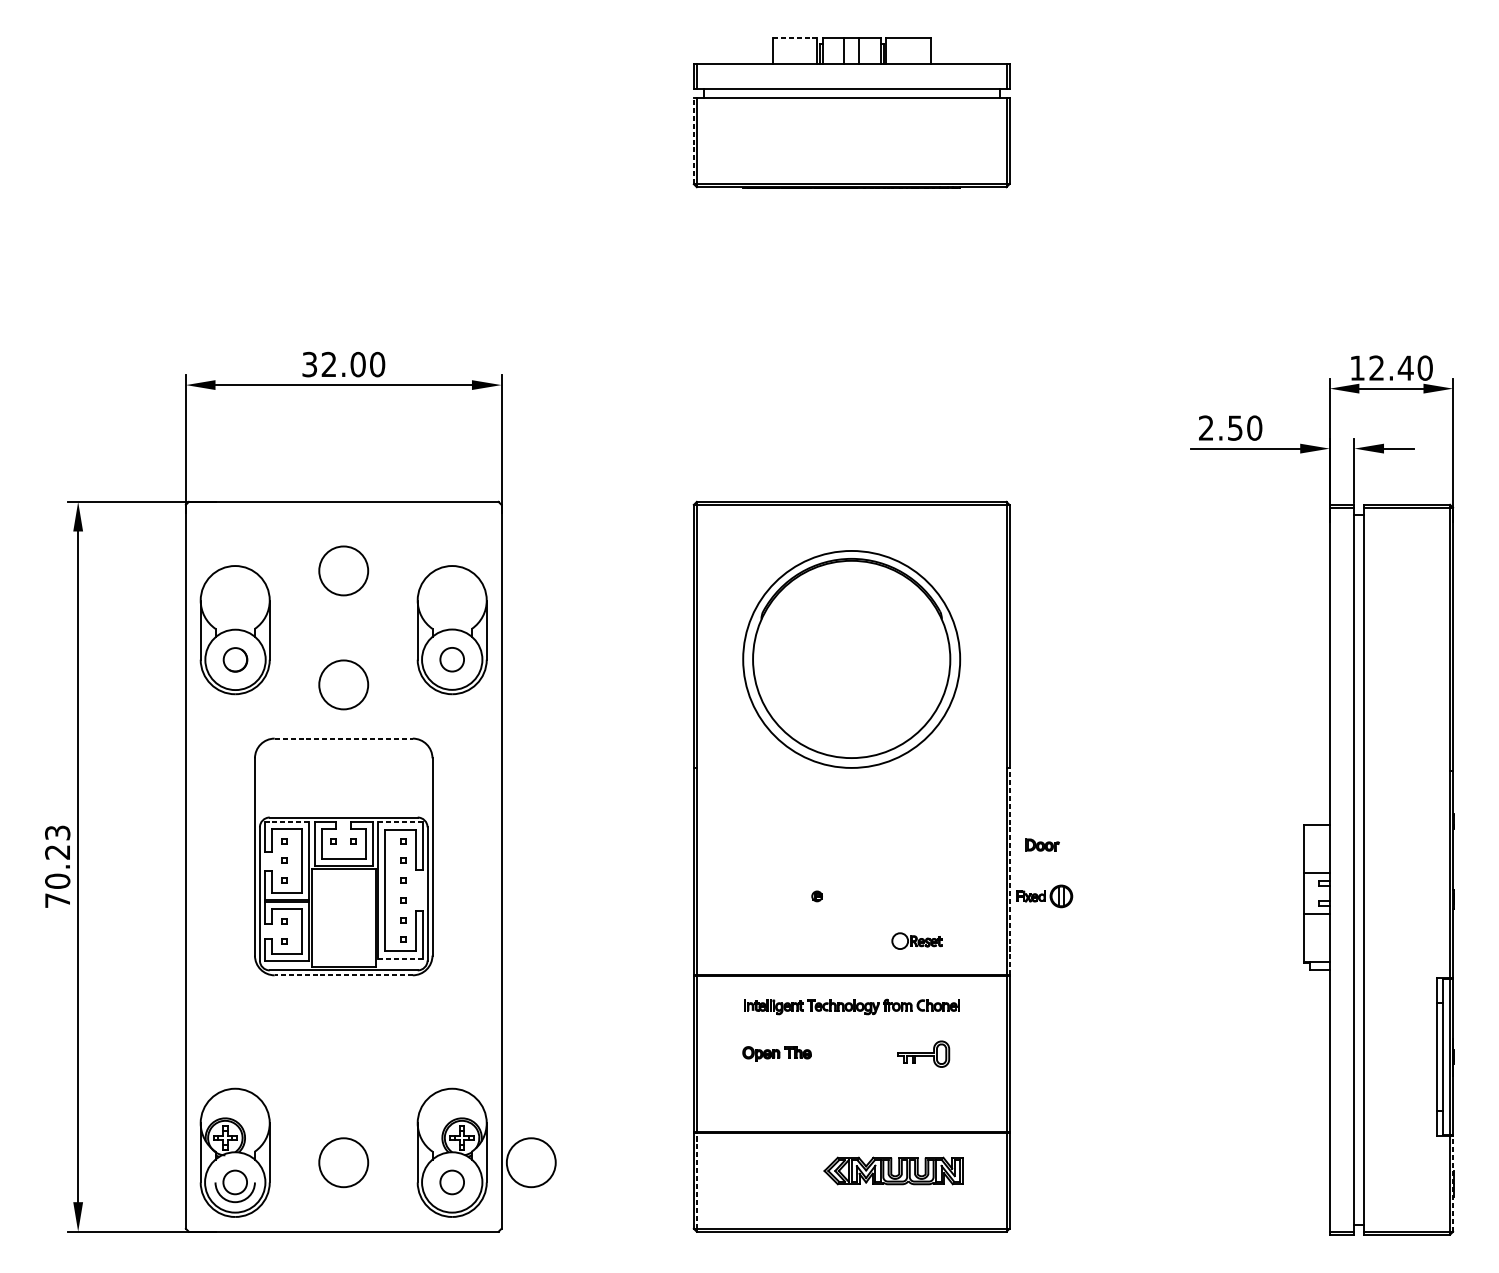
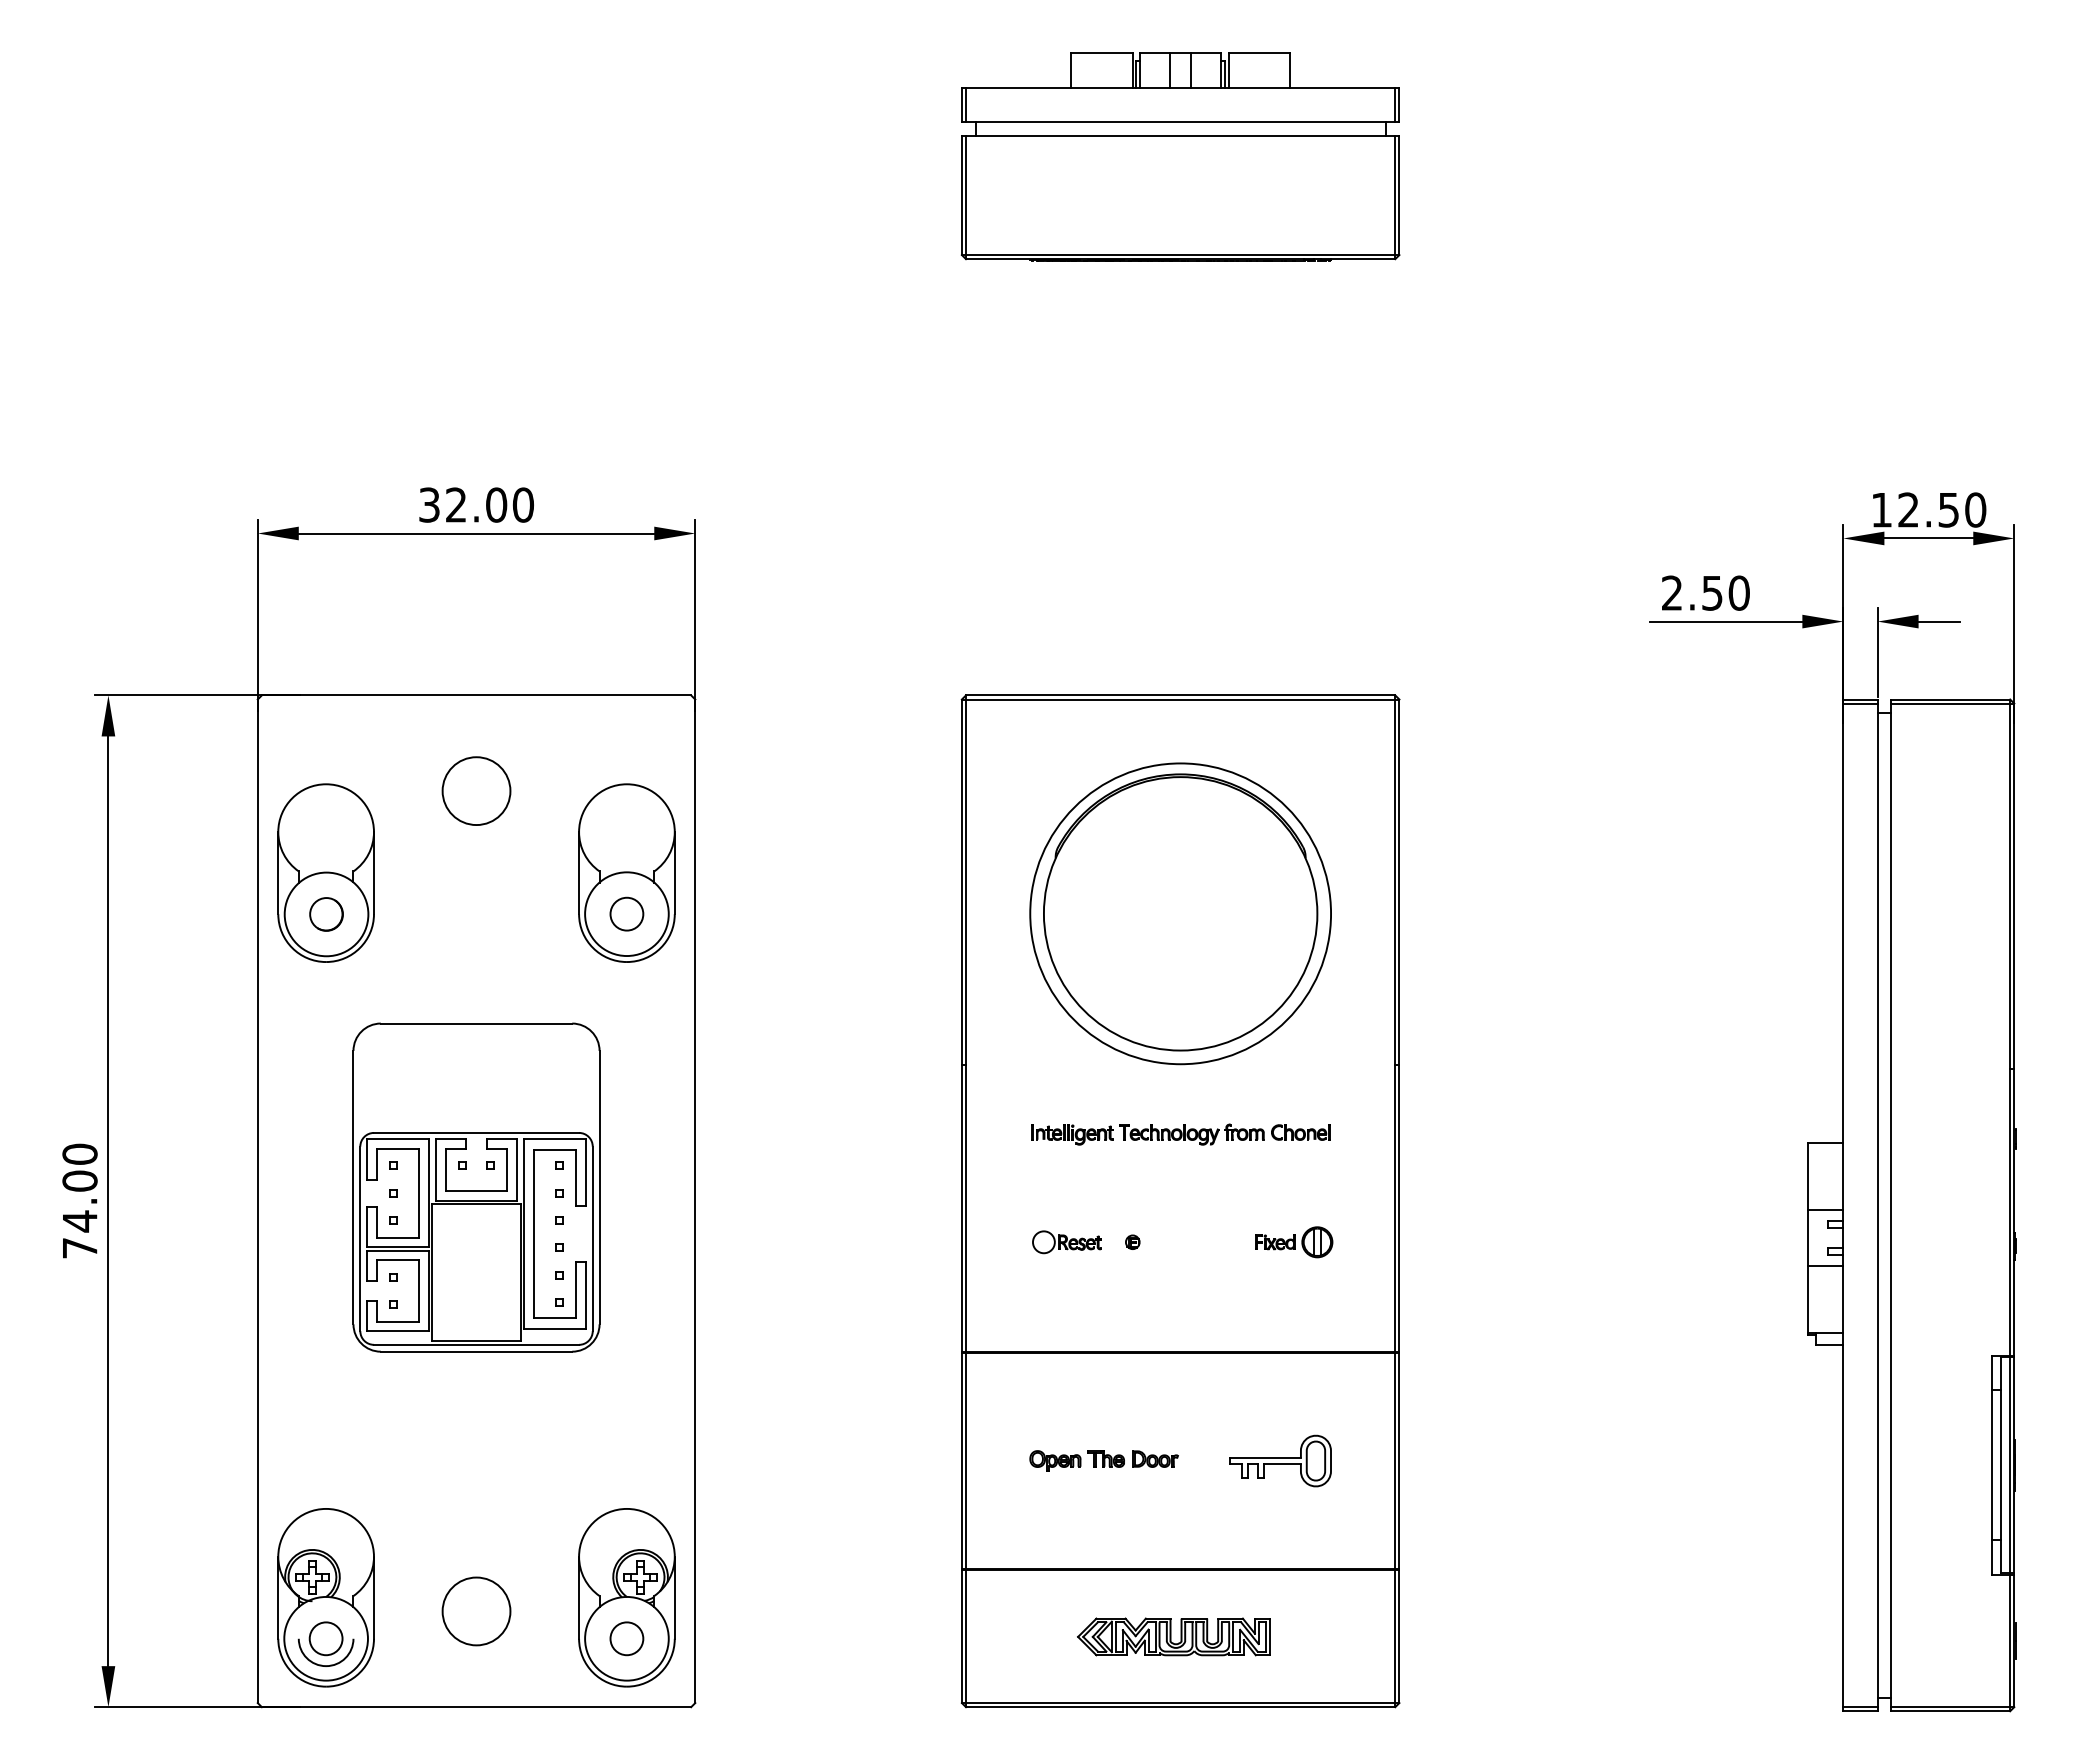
line: (795, 38) -> (1102, 52), dashed -> solid
line: (693, 141) -> (961, 195), dashed -> solid
text: (1405, 368) -> (1948, 510), 12.40 -> 12.50
circle: (343, 684) -> (476, 948), removed
line: (343, 738) -> (476, 1023), dashed -> solid
line: (286, 822) -> (397, 1139), dashed -> solid
line: (400, 822) -> (555, 1139), dashed -> solid
part: (1042, 844) -> (1155, 1458), moved
text: (57, 856) -> (79, 1187), 70.23 -> 74.00
line: (1009, 872) -> (1399, 1208), dashed -> solid
part: (1044, 896) -> (1294, 1242), moved
part: (916, 941) -> (1066, 1242), moved
line: (400, 959) -> (555, 1329), dashed -> solid
line: (343, 975) -> (476, 1351), dashed -> solid
part: (851, 1006) -> (1180, 1134), moved
part: (923, 1053) -> (1280, 1460), size x1.43
circle: (531, 1162) -> (736, 1611), removed
part: (893, 1170) -> (1173, 1636), moved
line: (697, 1180) -> (966, 1636), dashed -> solid
line: (1453, 1183) -> (2014, 1640), dashed -> solid

